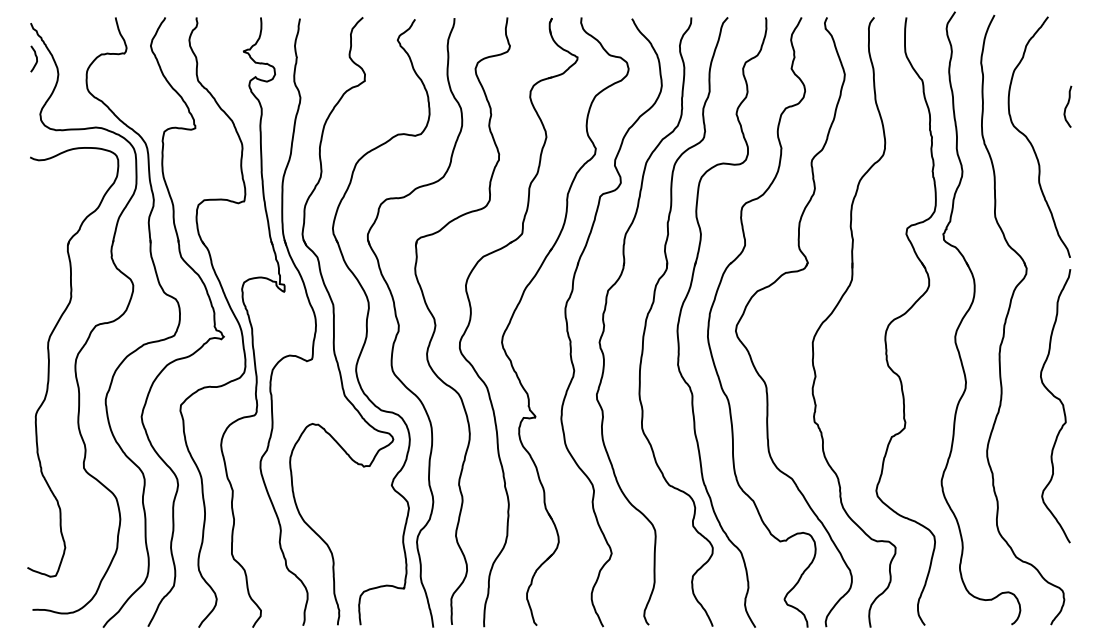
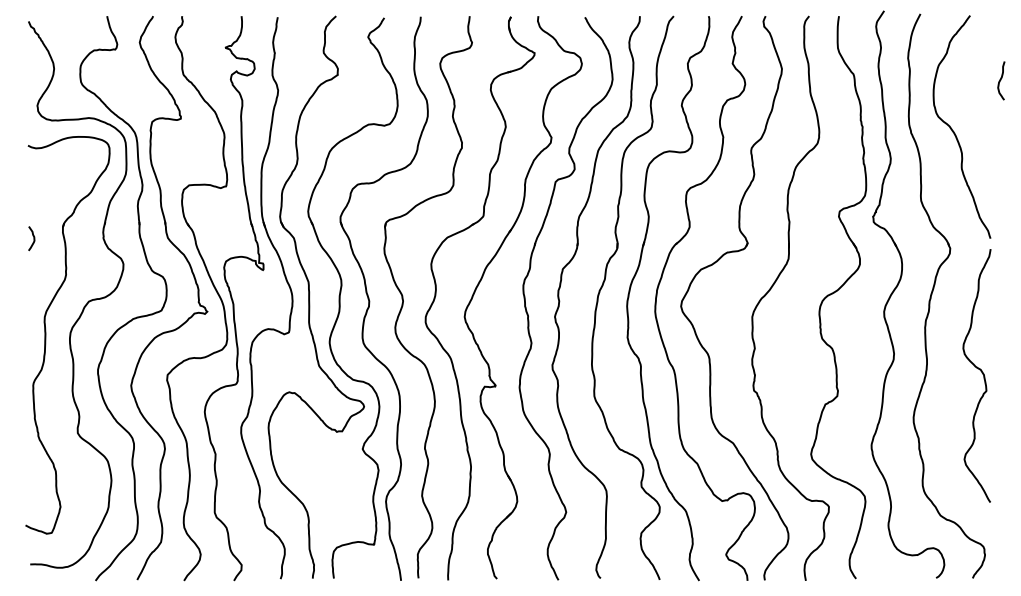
curve: (36, 58) -> (33, 238), moved
curve: (1068, 106) -> (1001, 80), moved

